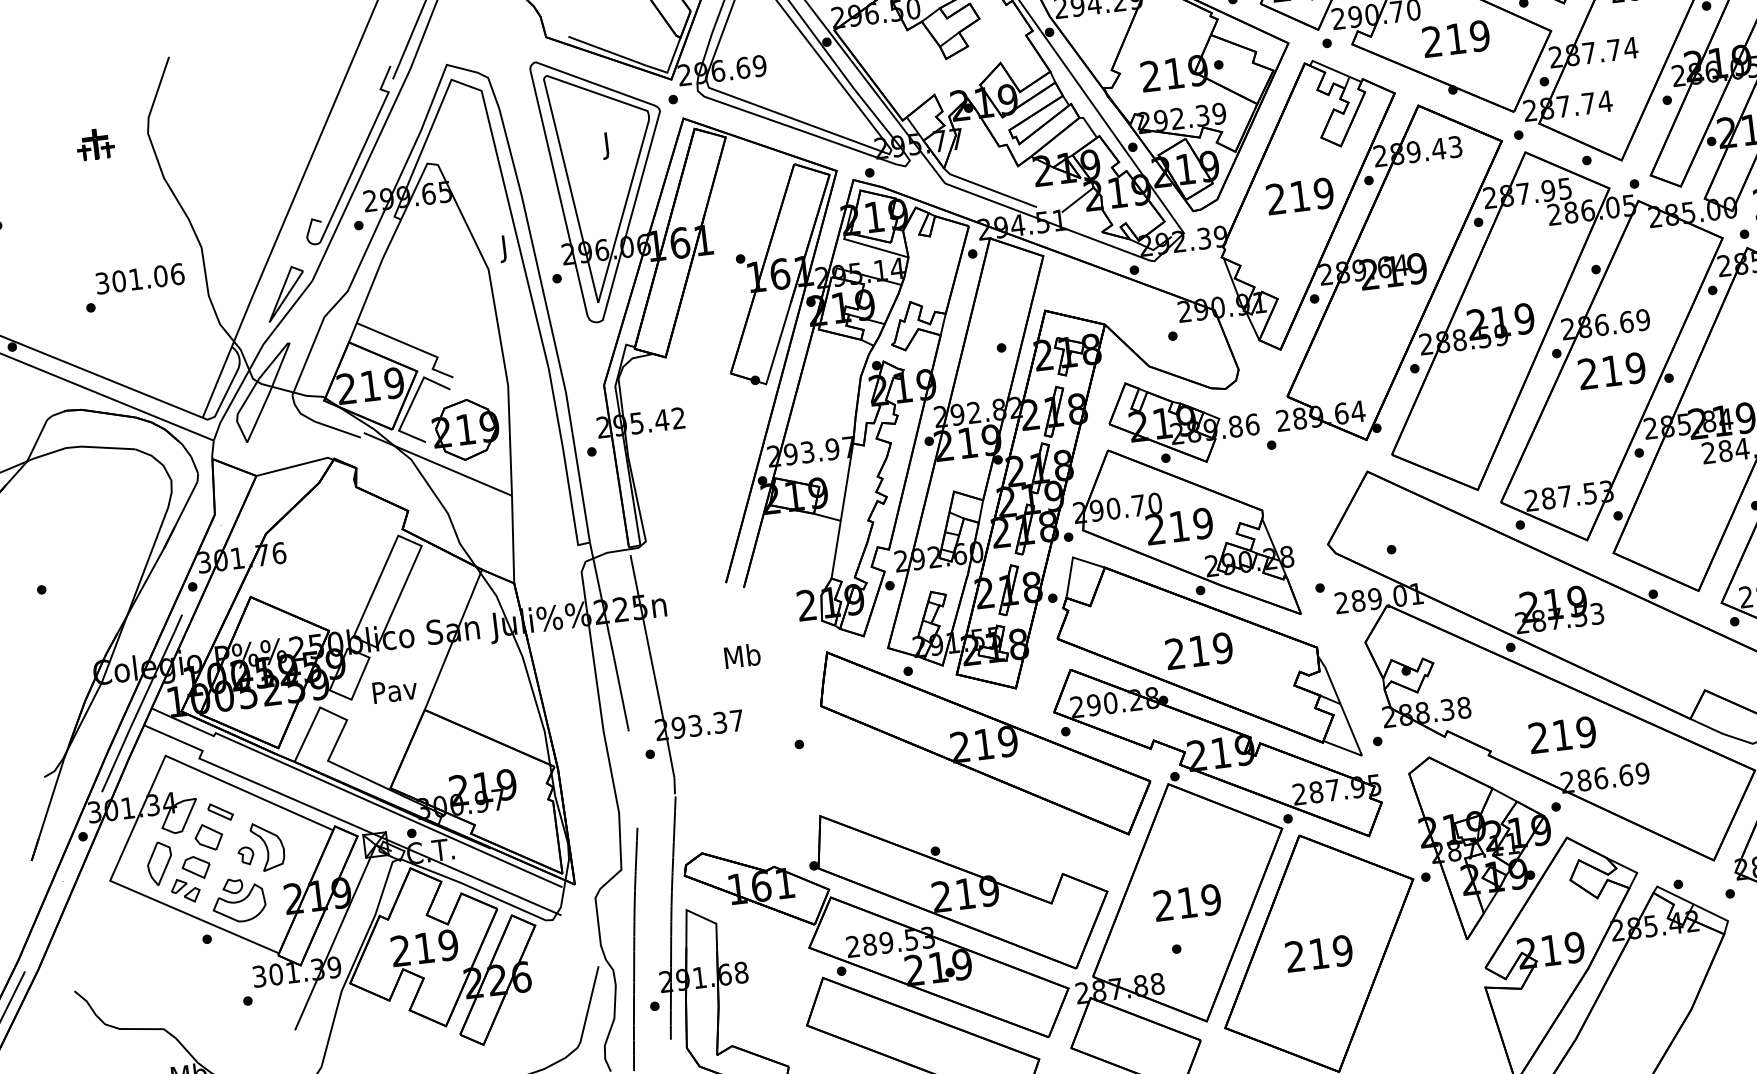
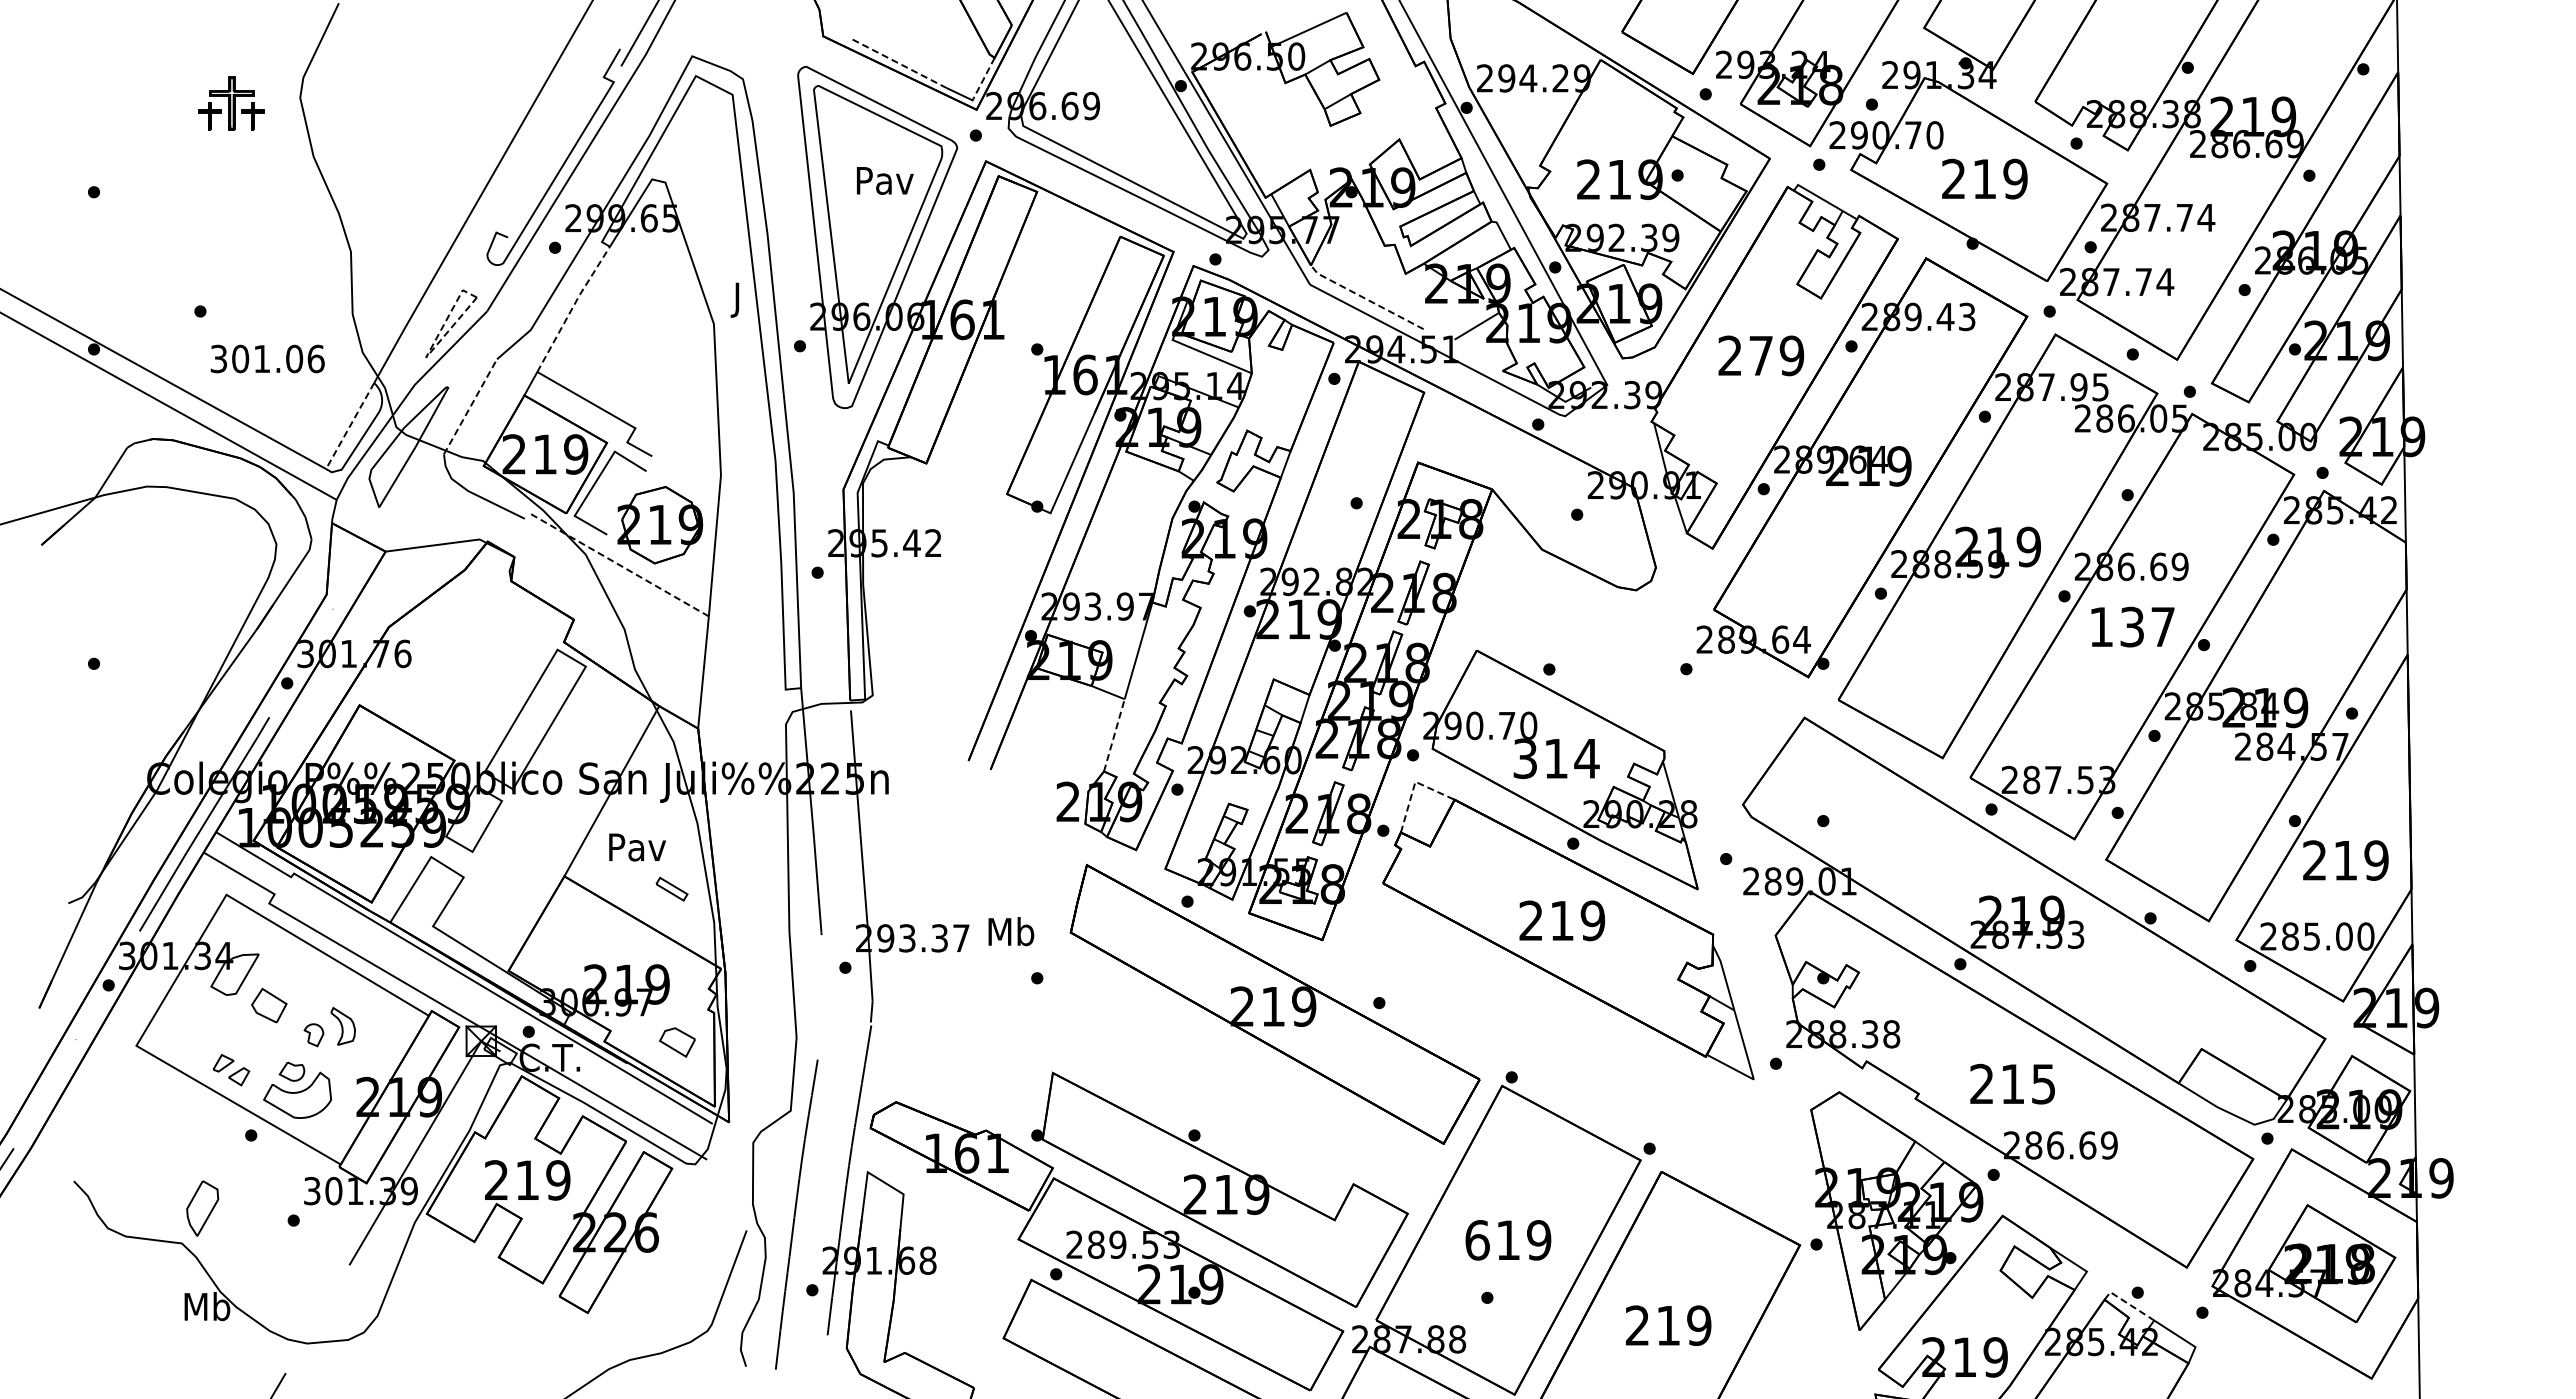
line: (606, 51) -> (898, 63), solid -> dashed
line: (673, 54) -> (983, 78), solid -> dashed
part: (95, 144) -> (231, 103), size x1.4
text: (608, 145) -> (885, 184), J -> Pav
line: (989, 188) -> (1365, 298), solid -> dashed
text: (1299, 196) -> (1760, 355), 219 -> 279
line: (377, 270) -> (572, 307), solid -> dashed
text: (139, 278) -> (267, 358), moved
line: (271, 317) -> (429, 351), solid -> dashed
line: (308, 355) -> (470, 406), solid -> dashed
text: (1612, 370) -> (2132, 626), 219 -> 137
line: (216, 382) -> (349, 426), solid -> dashed
part: (1183, 420) -> (1577, 623), removed
line: (437, 464) -> (618, 564), solid -> dashed
text: (1179, 526) -> (1556, 758), 219 -> 314
line: (836, 549) -> (1114, 735), solid -> dashed
line: (1072, 560) -> (1414, 785), solid -> dashed
text: (742, 655) -> (1011, 931), moved
text: (395, 690) -> (637, 847), moved
text: (1586, 731) -> (2043, 1083), 219 -> 215
part: (1217, 753) -> (1569, 1054), removed
part: (220, 811) -> (671, 888), moved
part: (267, 846) -> (342, 1026), size x0.6
part: (159, 863) -> (202, 1208), moved
part: (196, 867) -> (677, 1042), moved
line: (1671, 893) -> (2127, 1303), solid -> dashed
text: (1163, 905) -> (1477, 1240), 219 -> 619

